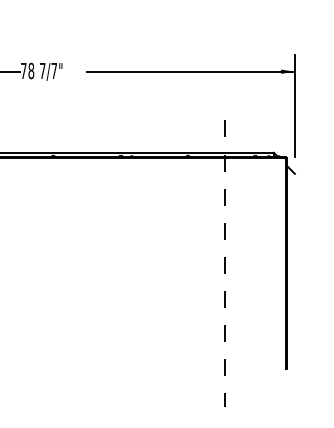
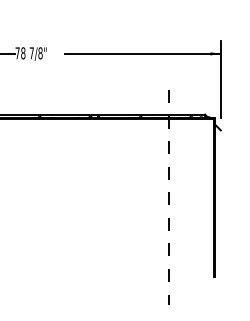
text: (54, 70) -> (40, 52), 7/7" -> 7/8"

